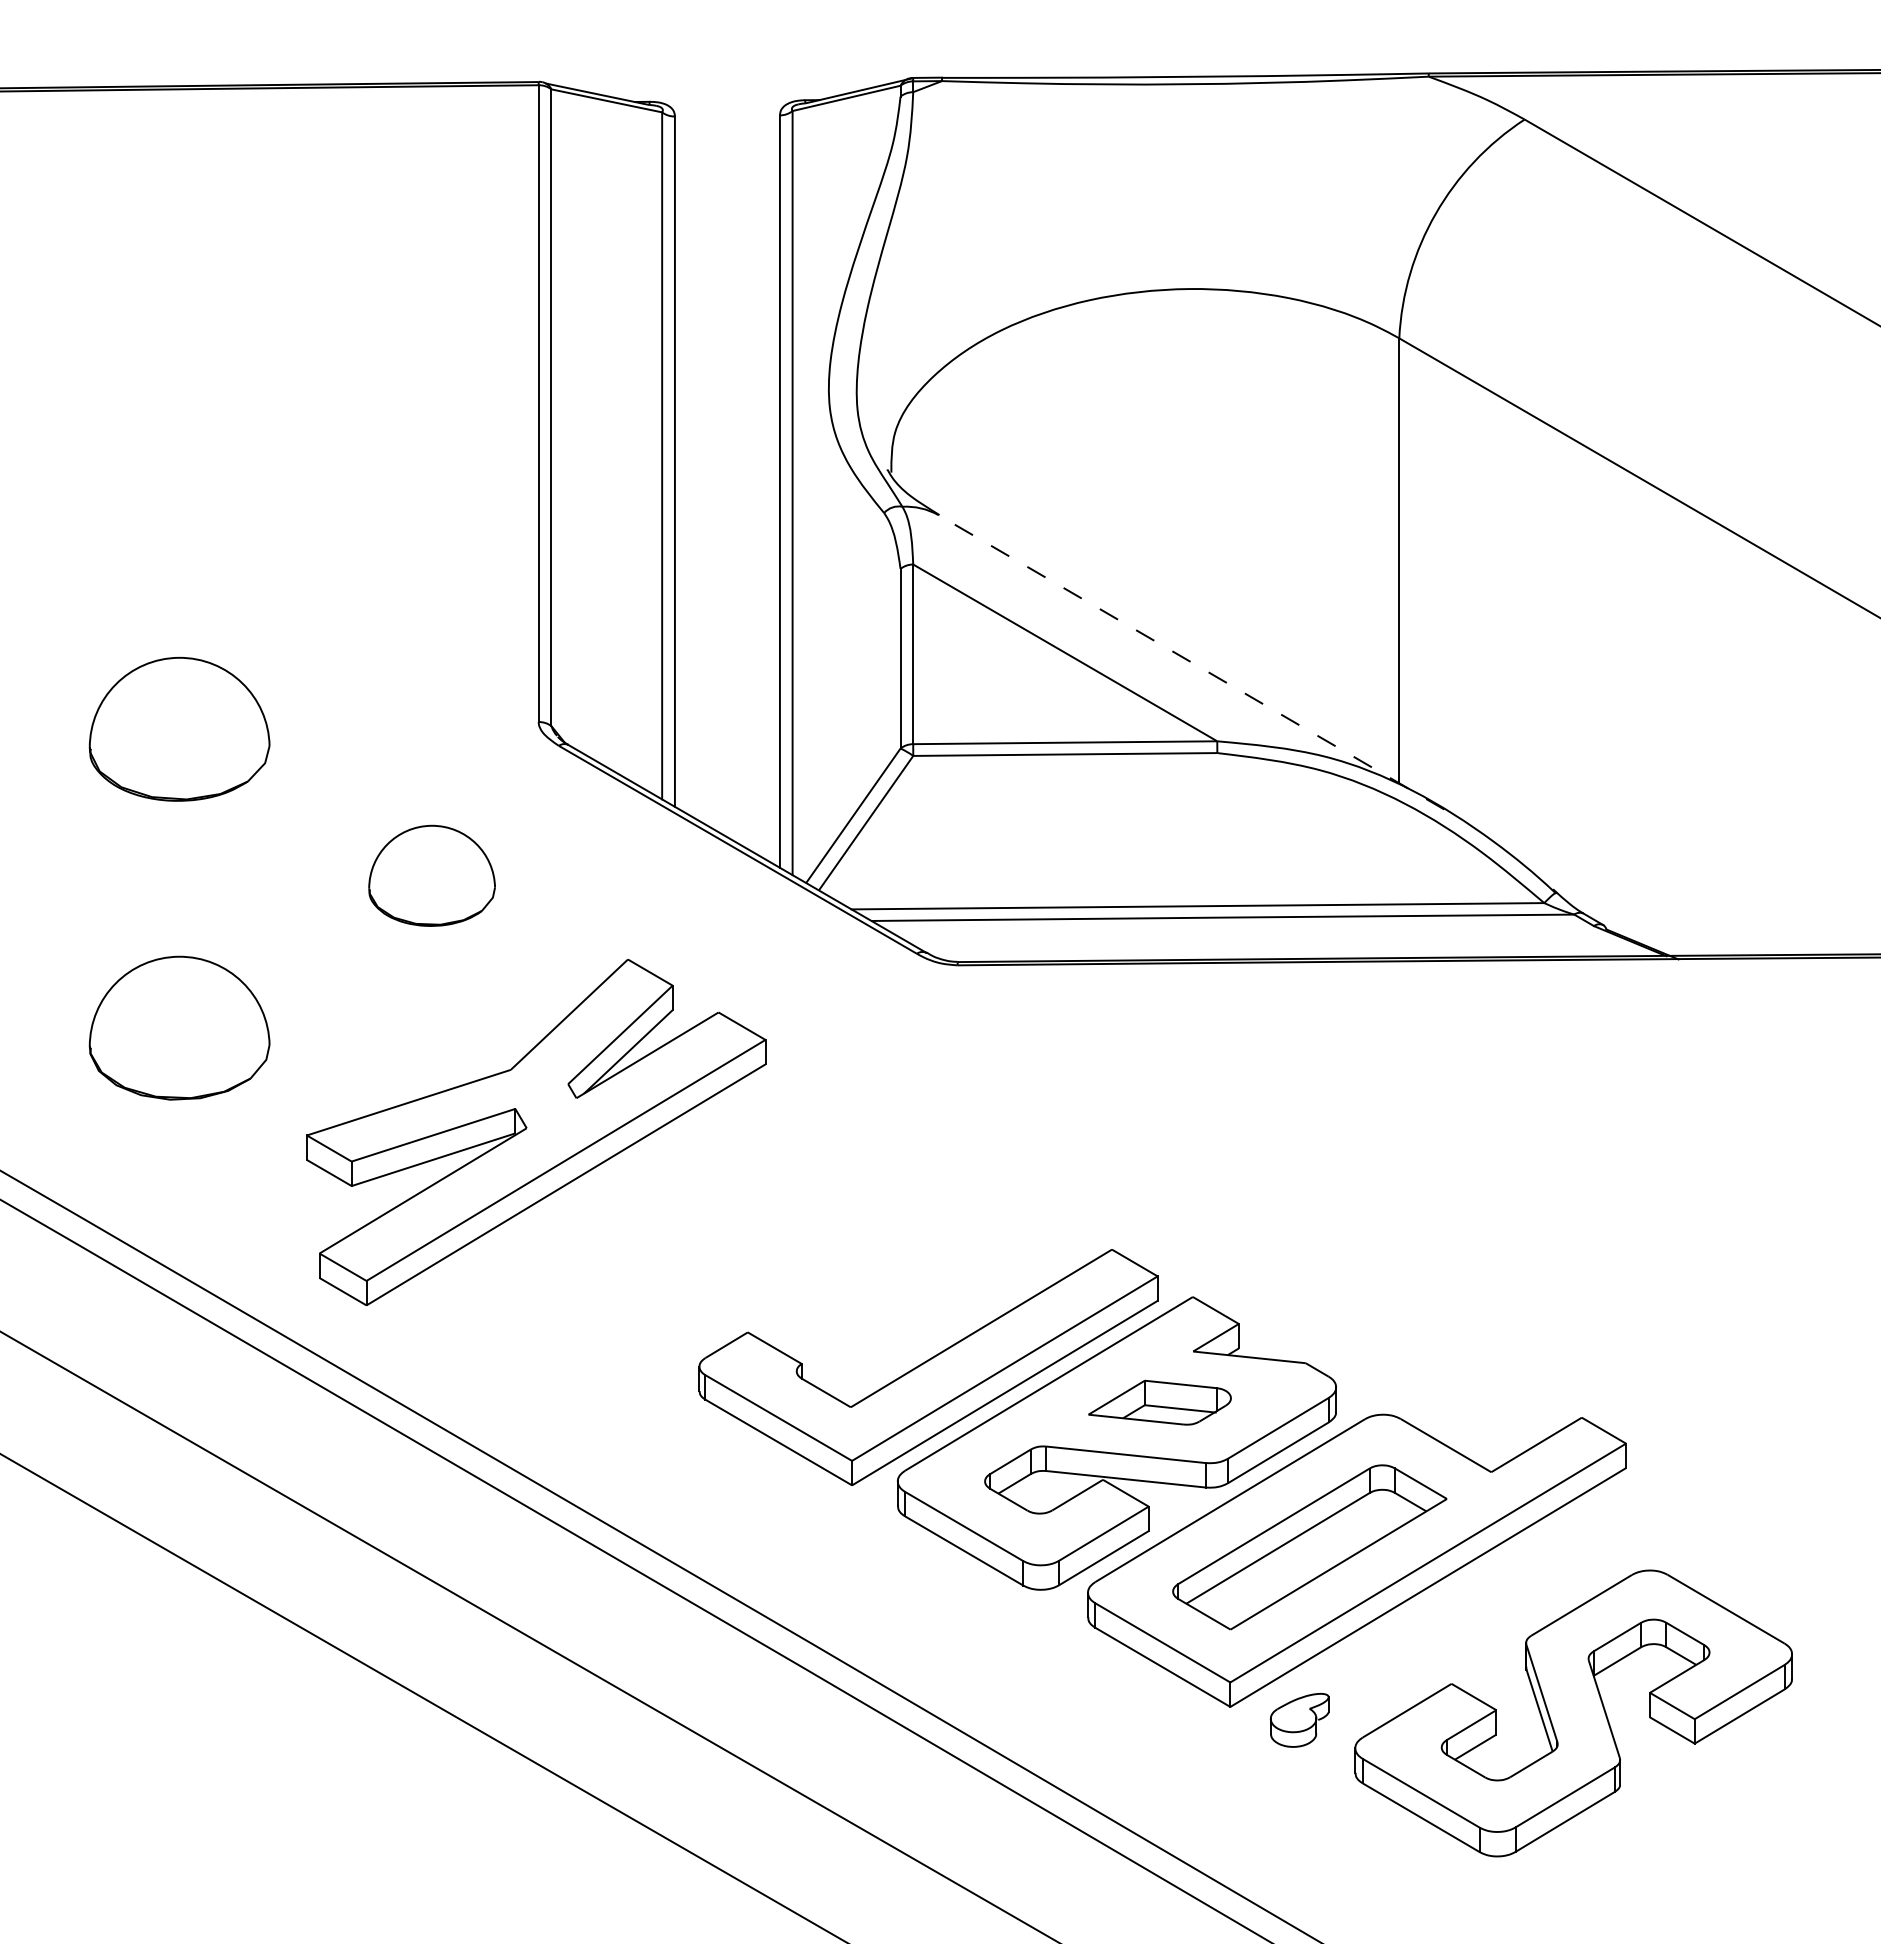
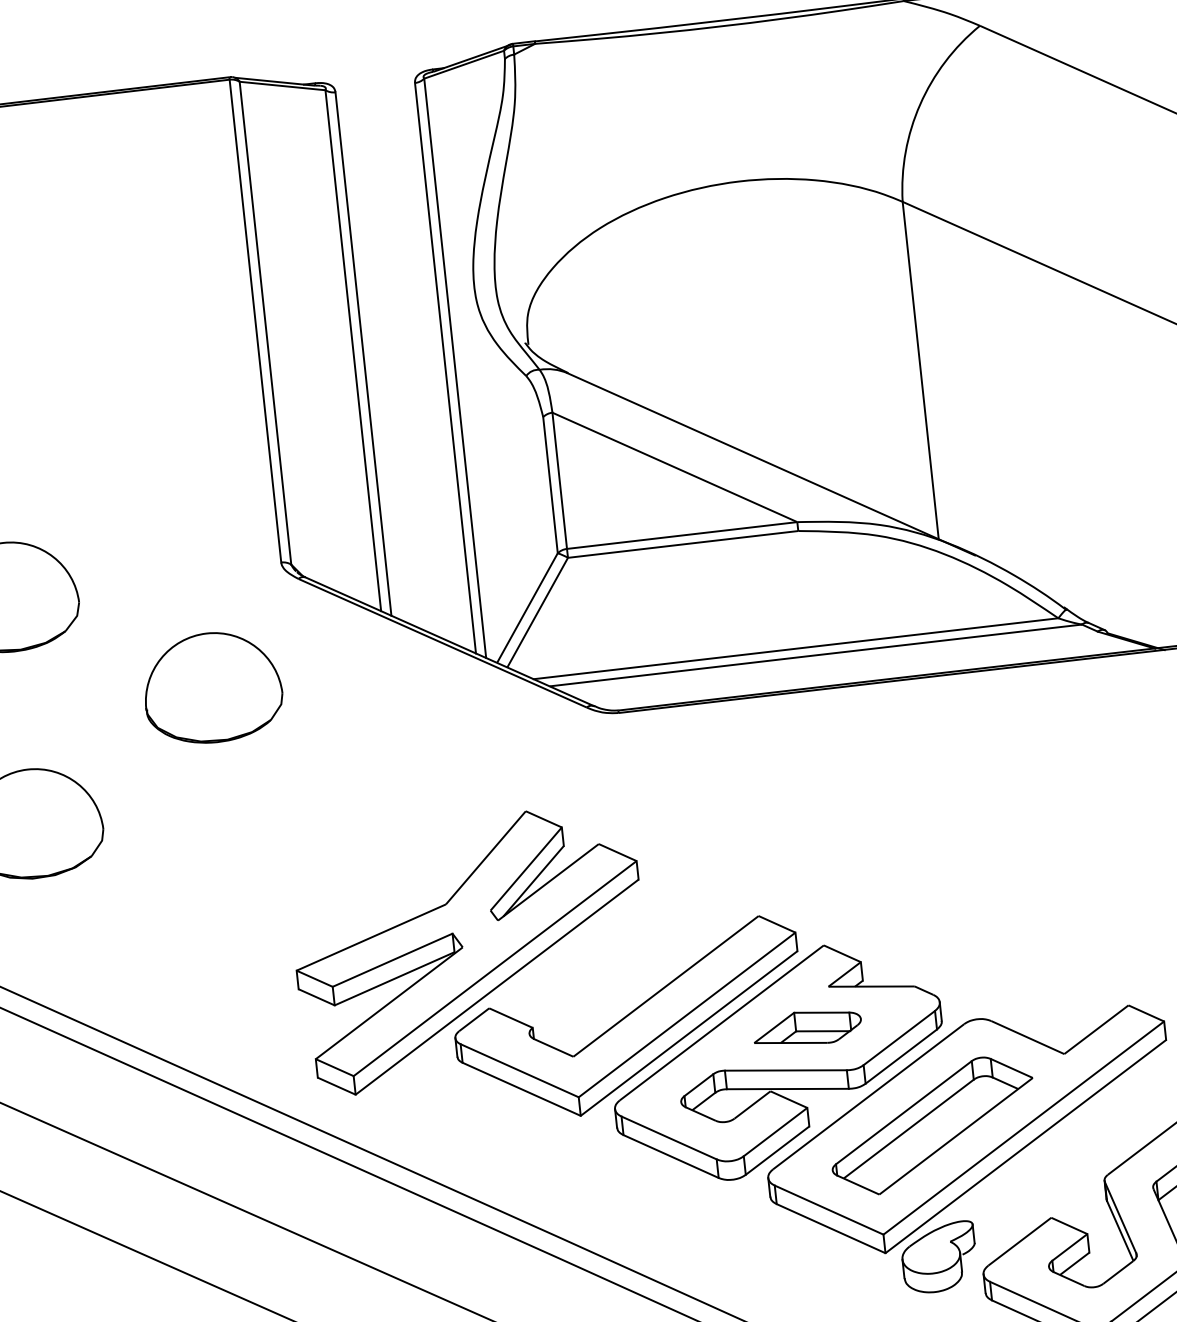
line: (1191, 662) -> (771, 464), dashed -> solid
part: (431, 875) -> (212, 687), size x1.43
part: (536, 1132) -> (470, 949), moved
part: (1299, 1720) -> (938, 1257), size x1.67

